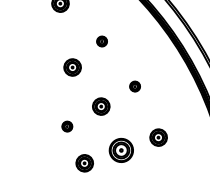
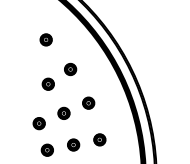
part: (101, 41) -> (70, 69), size x1.67
part: (134, 85) -> (88, 102), size x1.67
part: (66, 126) -> (38, 123), size x1.67
part: (121, 149) -> (73, 144), size x0.71

